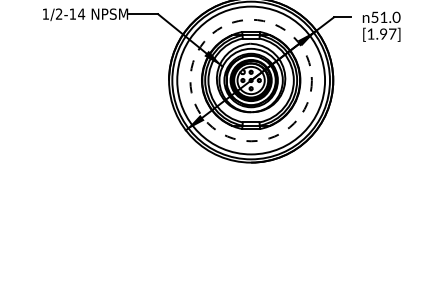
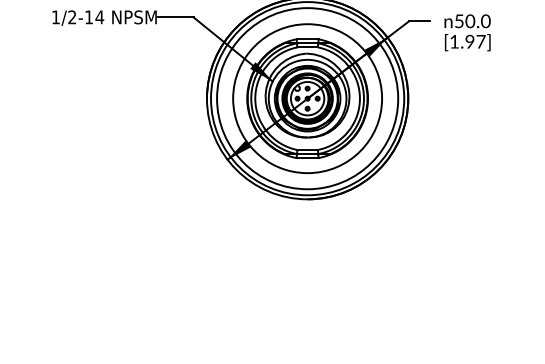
text: (383, 16) -> (469, 20), 51.0 -> 50.0
circle: (250, 80) -> (306, 98), dashed -> solid

